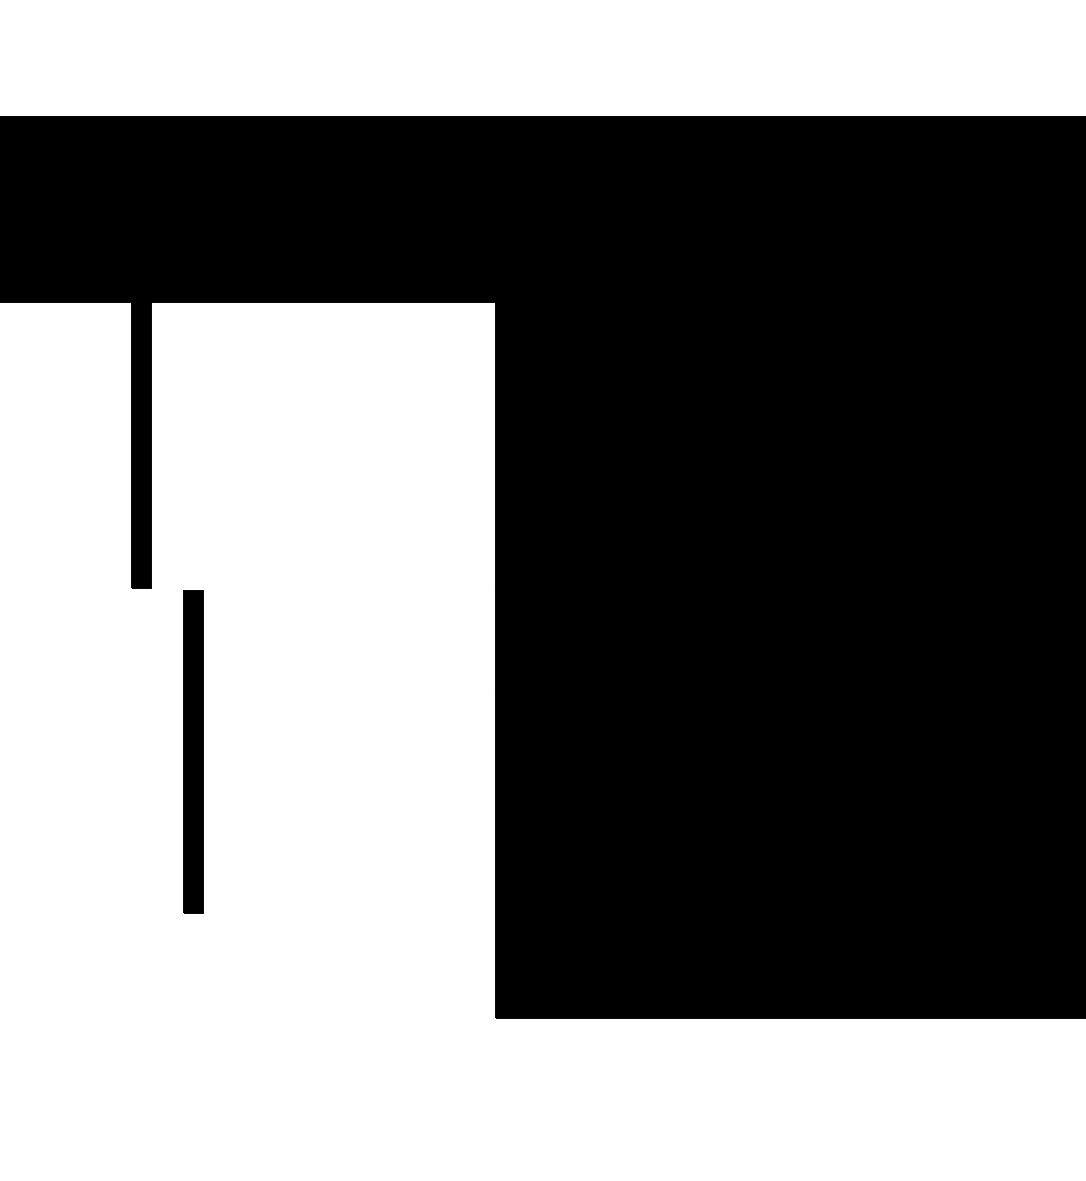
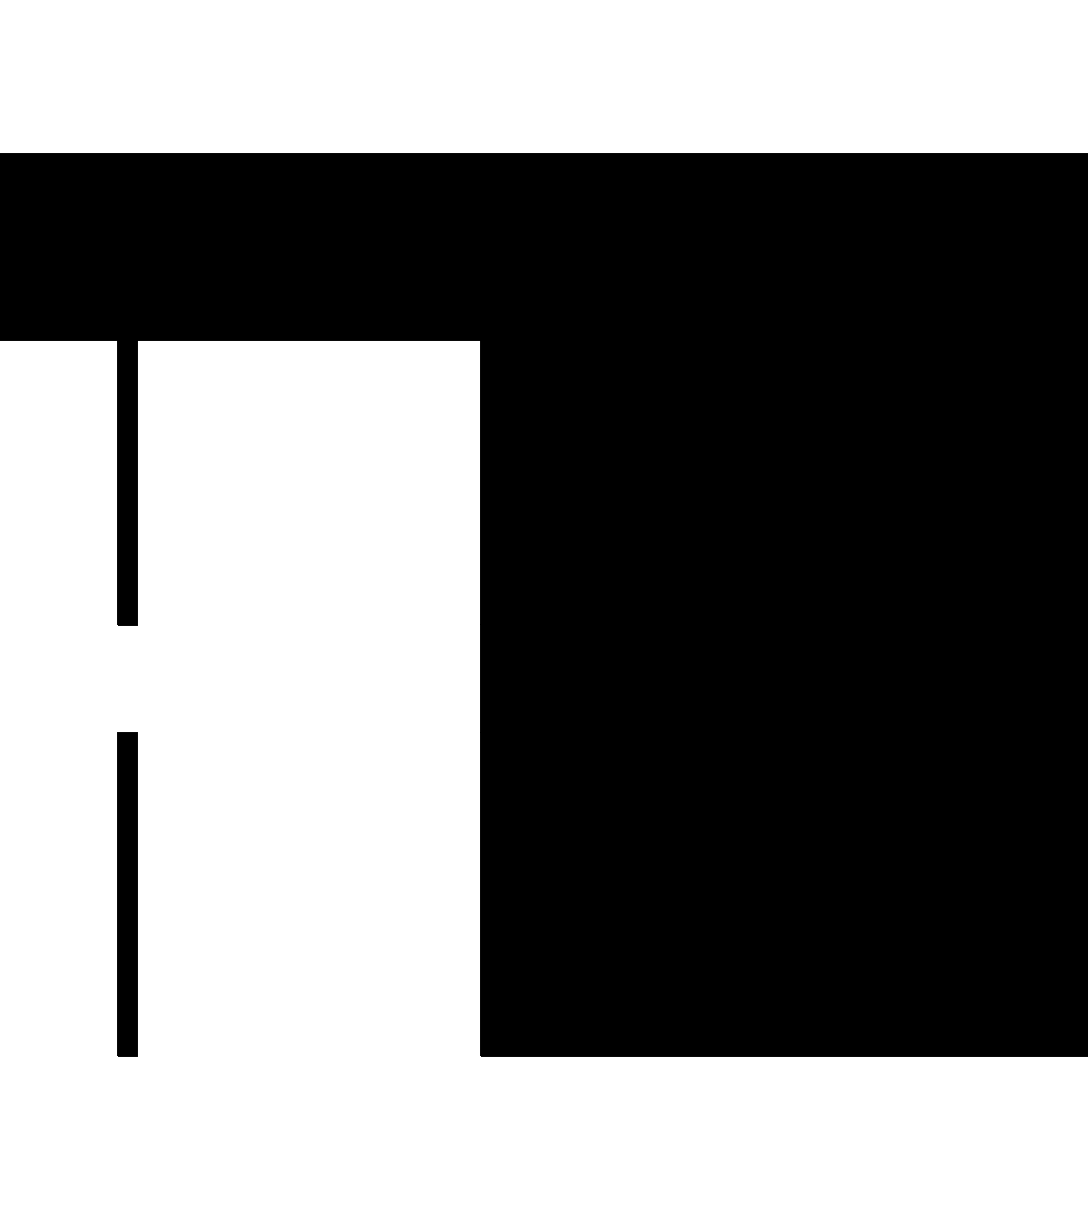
part: (193, 752) -> (127, 894), moved

